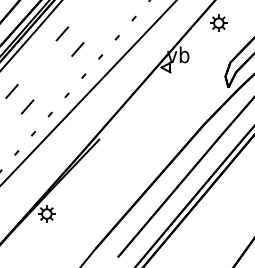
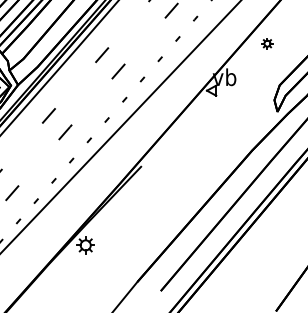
part: (218, 22) -> (267, 43), size x0.6

